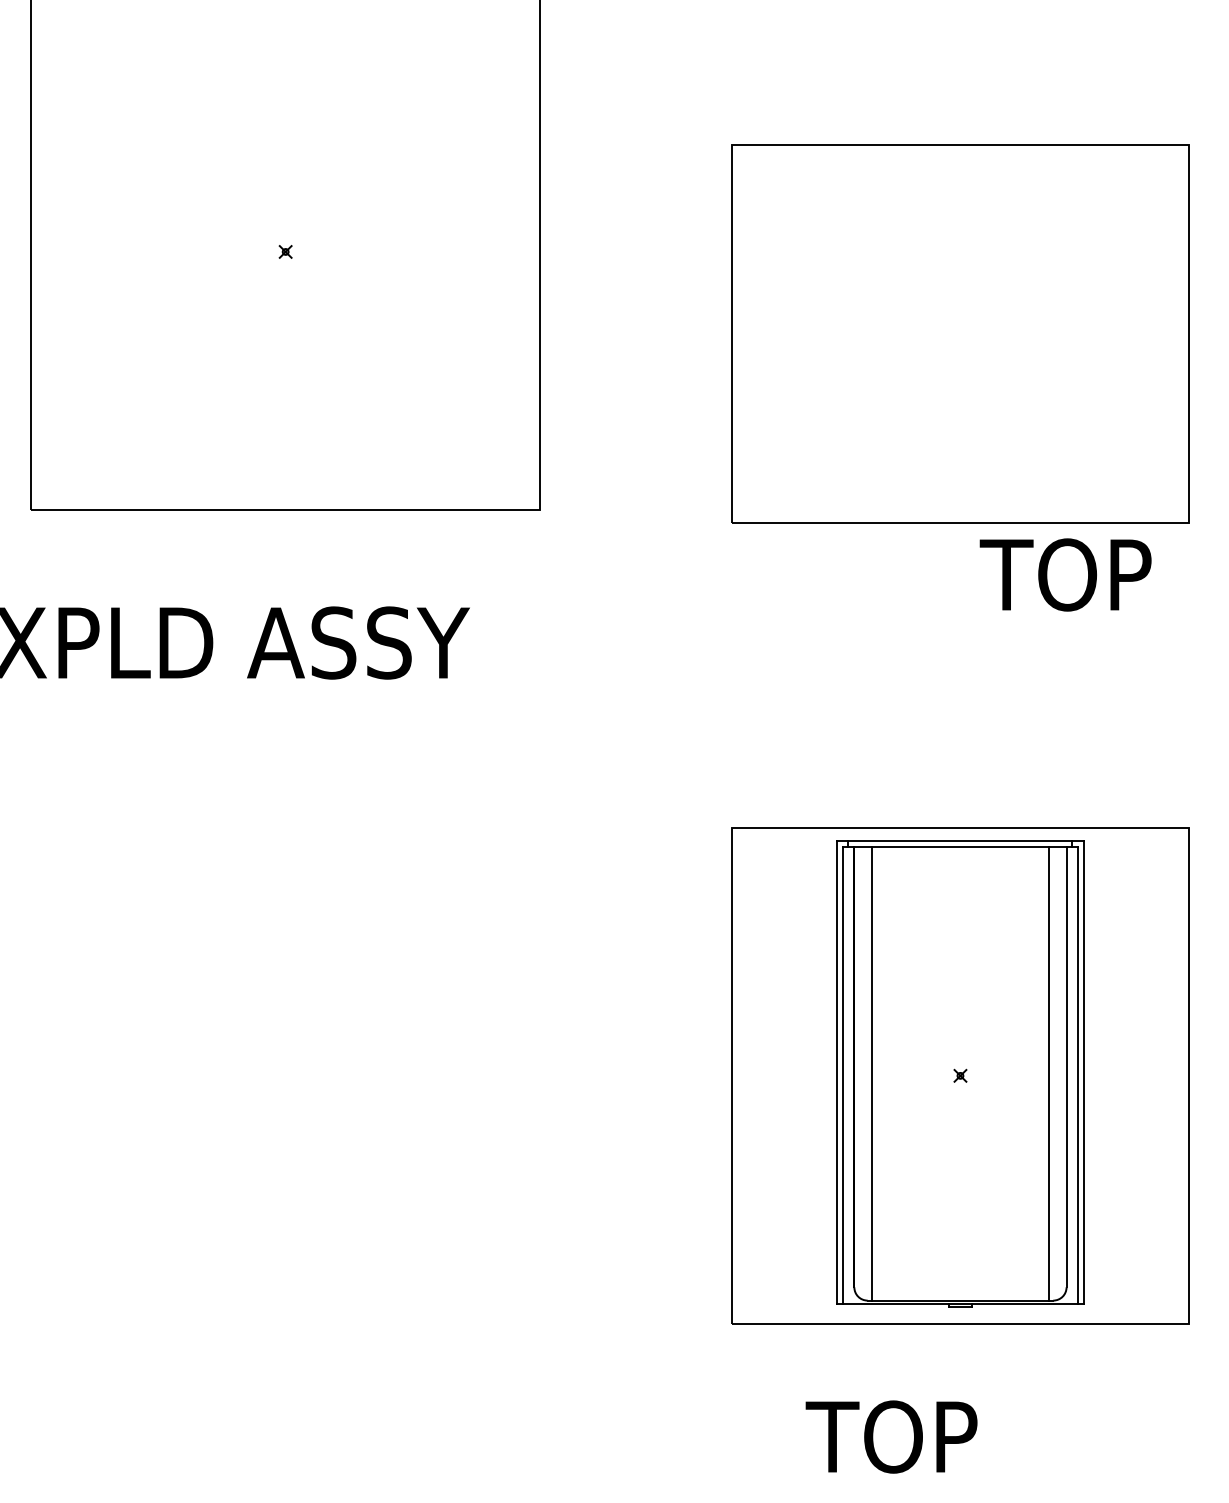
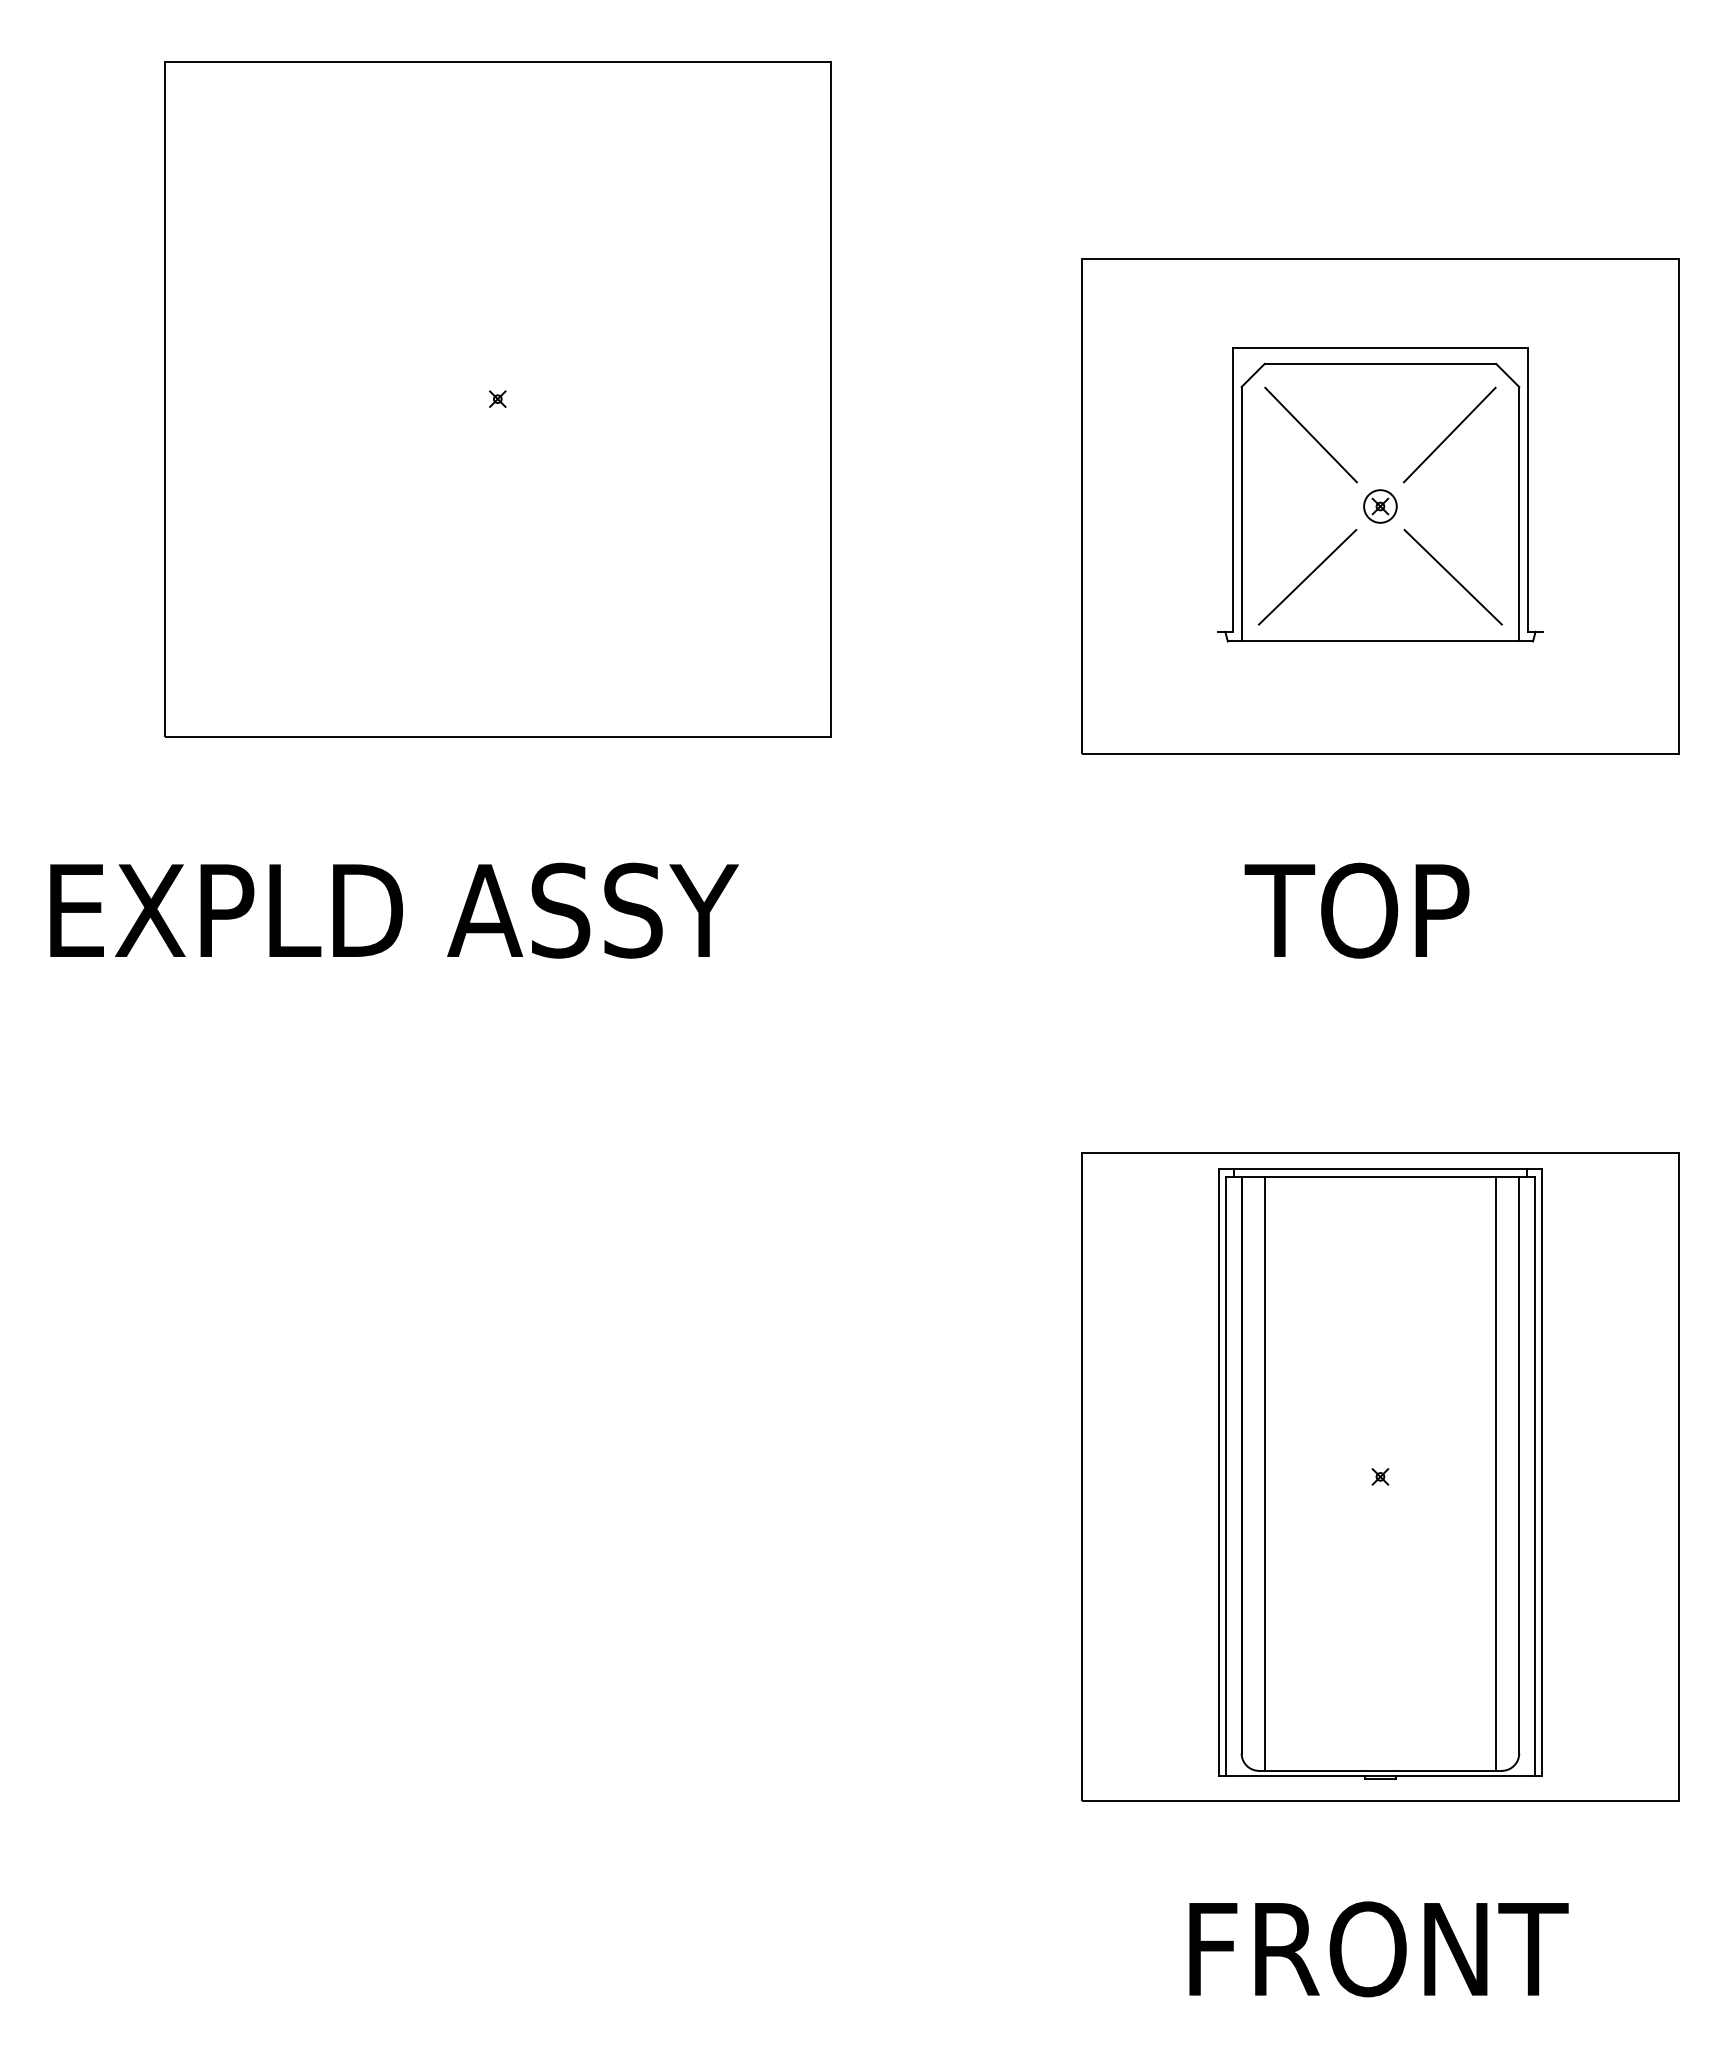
part: (960, 324) -> (1380, 494), added
text: (1065, 574) -> (1356, 910), moved
text: (955, 1437) -> (1373, 1949), TOP -> FRONT

